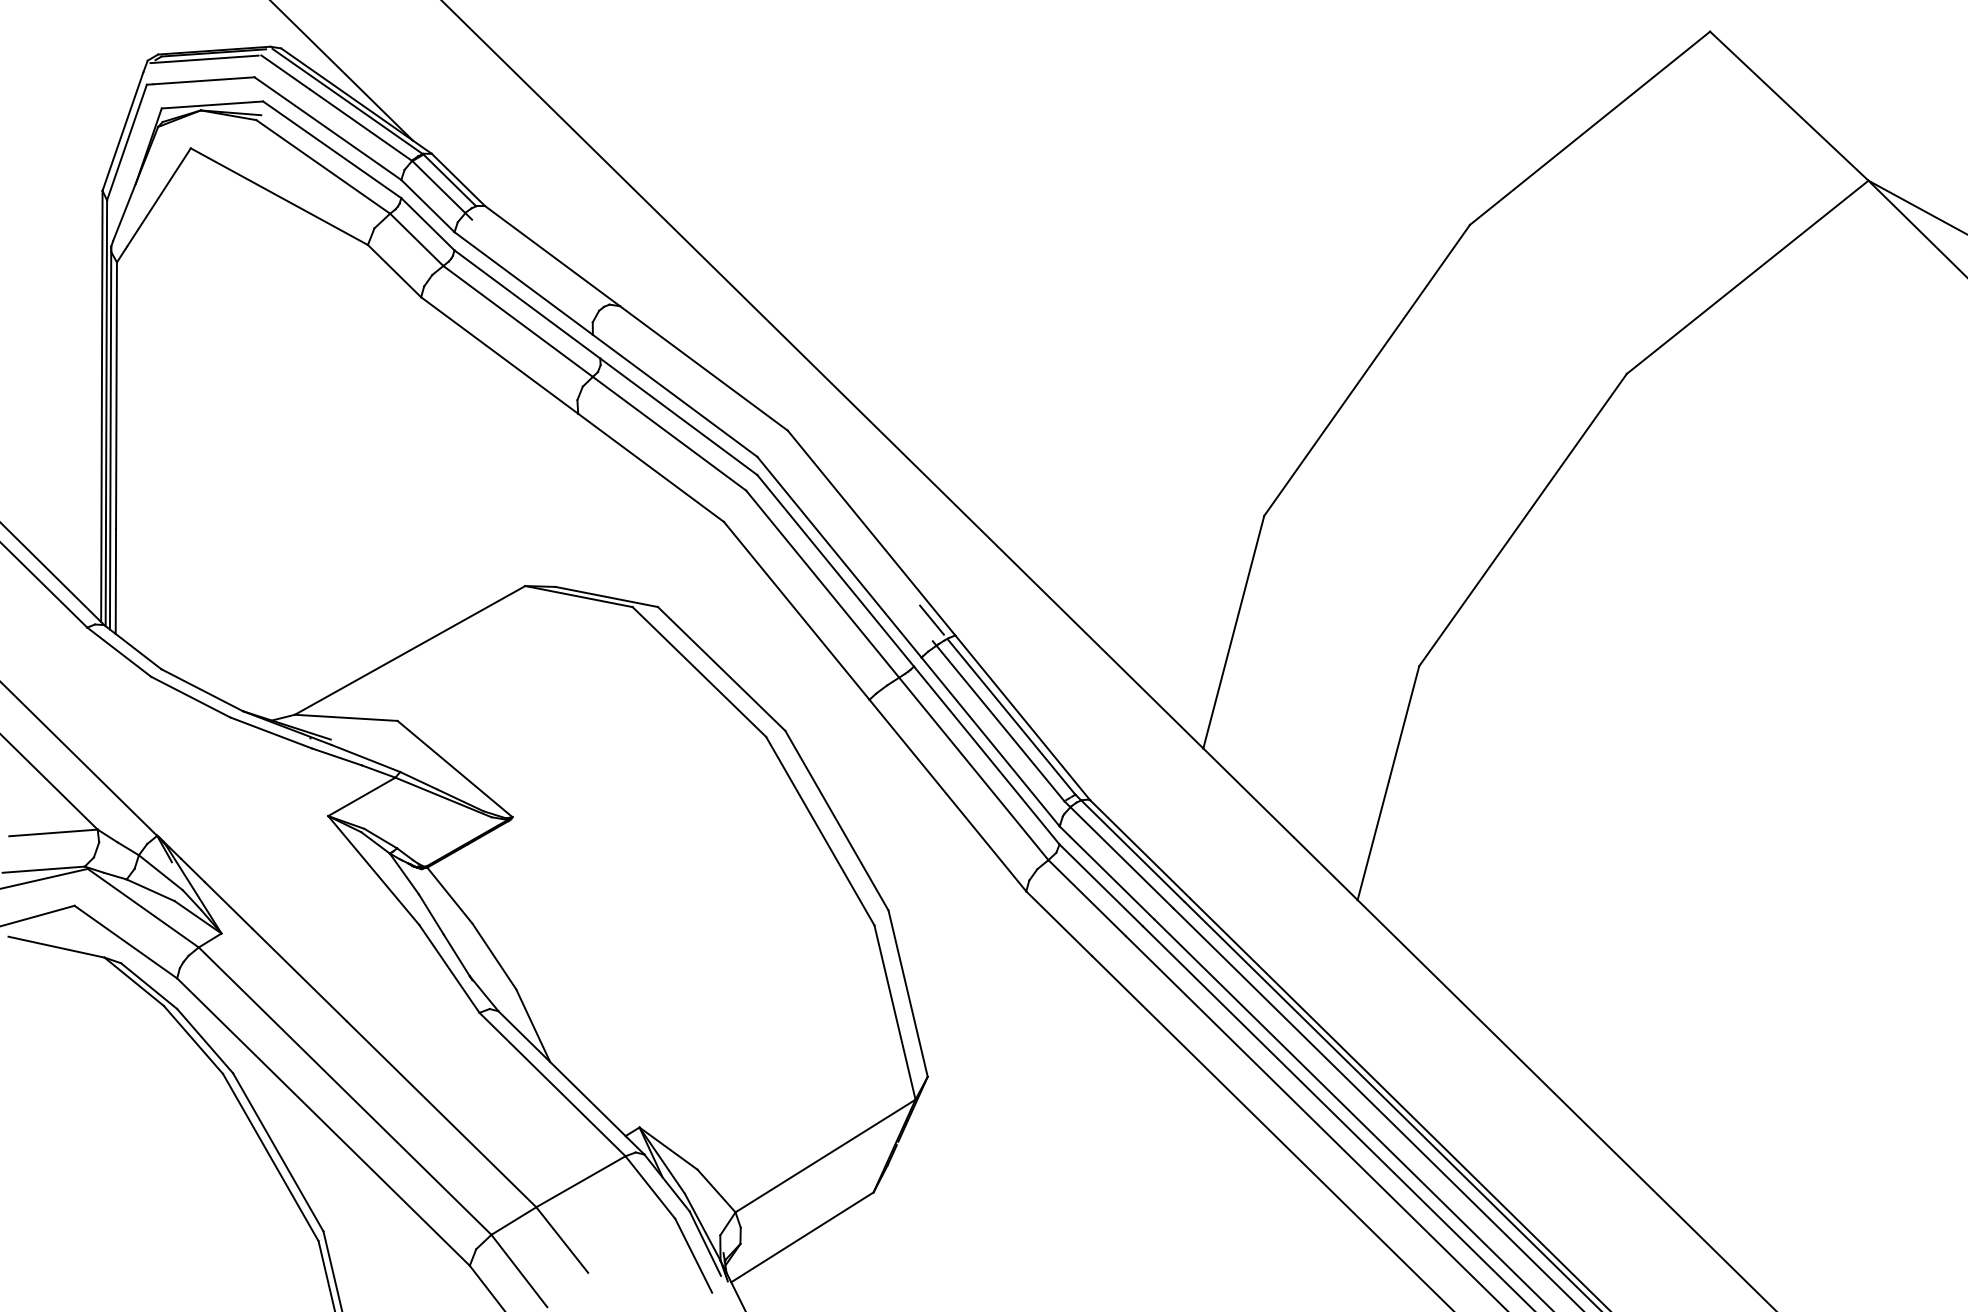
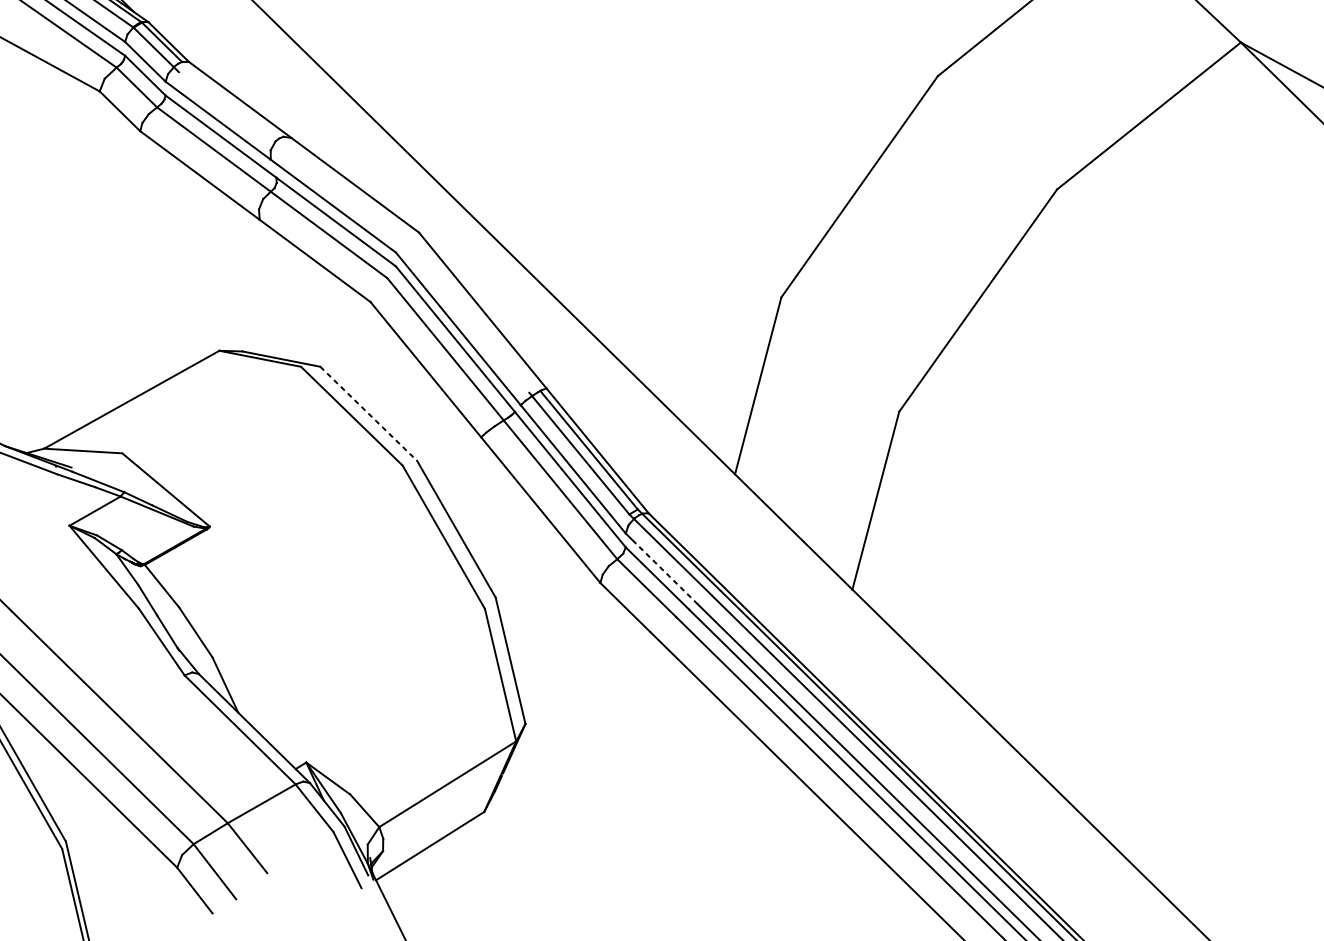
line: (931, 619) -> (528, 376), removed
line: (721, 668) -> (368, 413), solid -> dashed
line: (1112, 878) -> (665, 573), solid -> dashed

